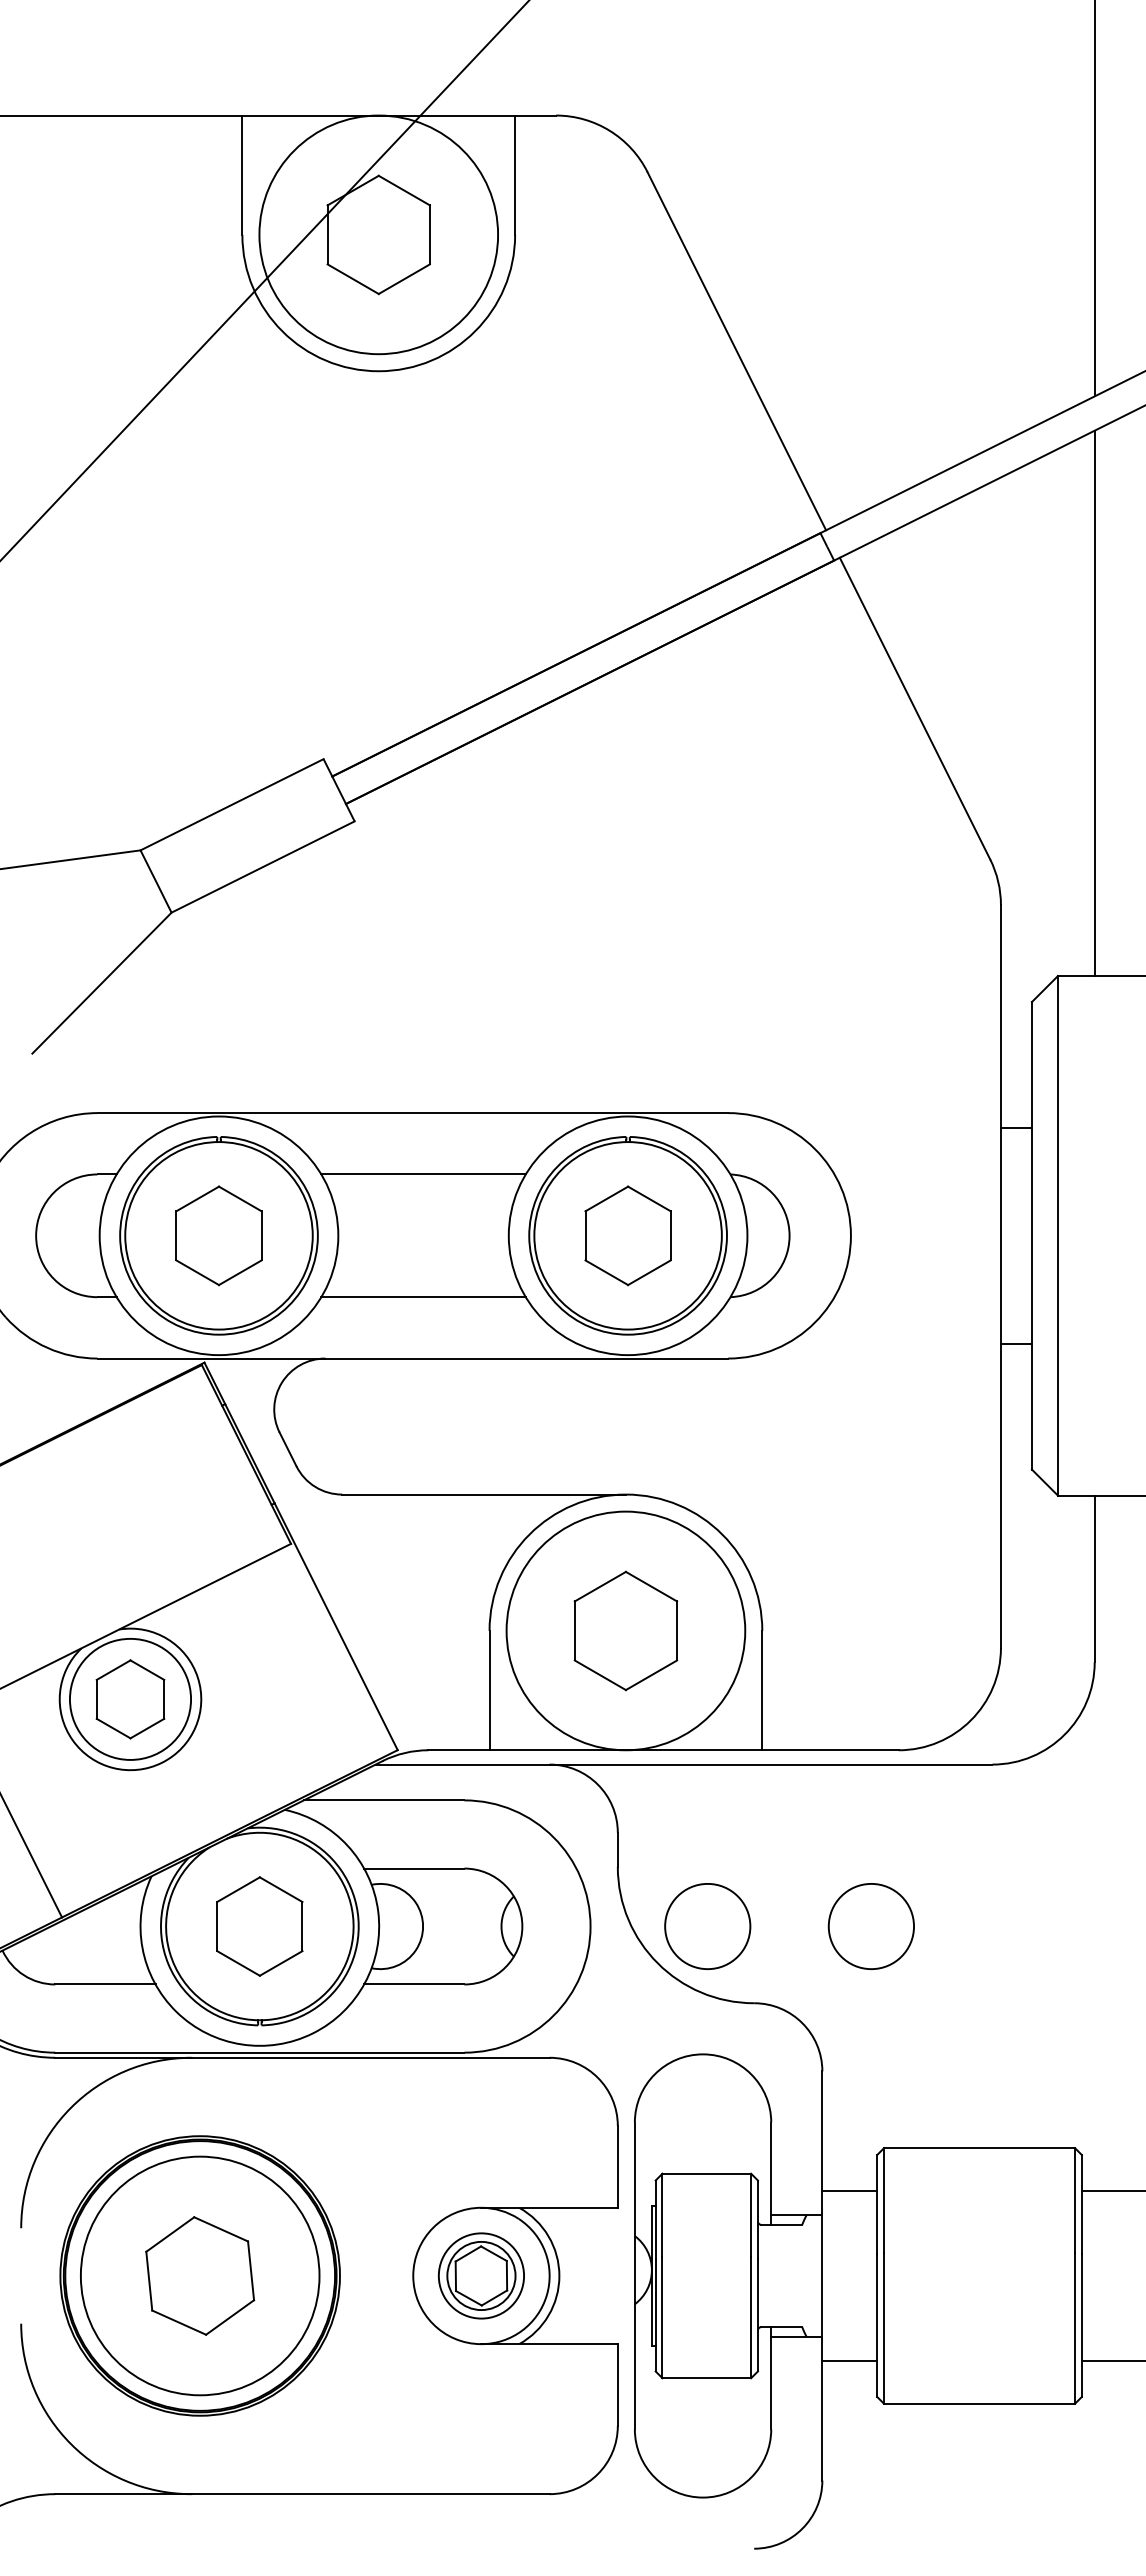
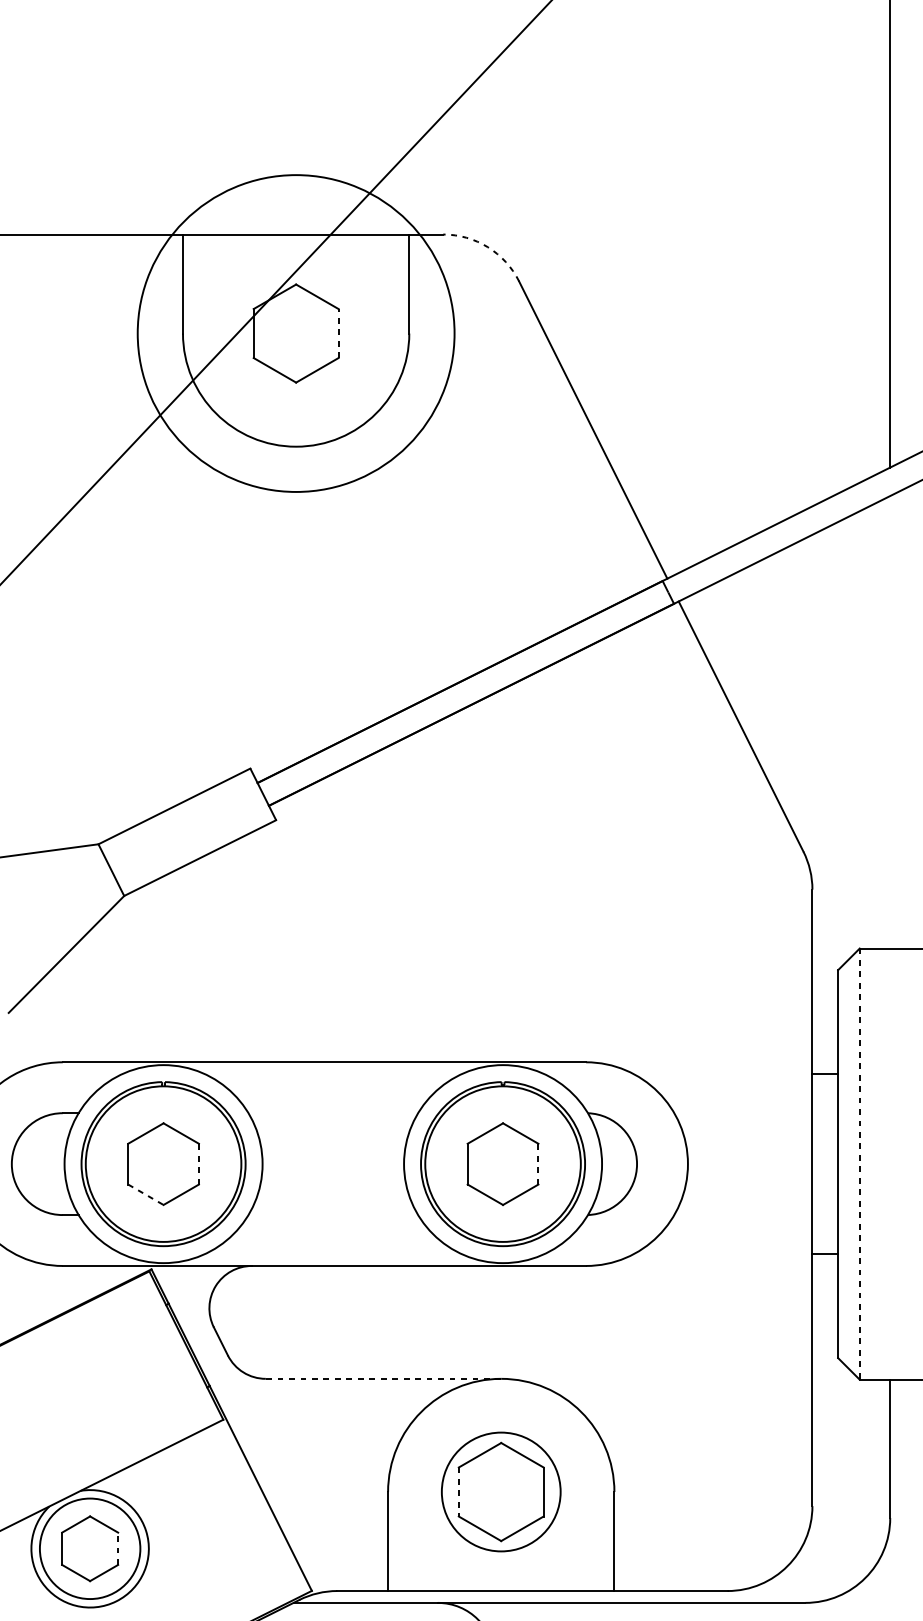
arc: (609, 130) -> (487, 246), solid -> dashed
circle: (378, 234) -> (295, 333), size x1.6
line: (429, 234) -> (338, 333), solid -> dashed
line: (1094, 703) -> (890, 722), removed
line: (423, 1174) -> (333, 1113), removed
line: (261, 1235) -> (198, 1163), solid -> dashed
line: (670, 1235) -> (538, 1163), solid -> dashed
line: (1057, 1235) -> (859, 1163), solid -> dashed
line: (197, 1272) -> (145, 1194), solid -> dashed
line: (423, 1297) -> (333, 1215), removed
line: (484, 1494) -> (383, 1378), solid -> dashed
line: (574, 1630) -> (458, 1491), solid -> dashed
circle: (625, 1630) -> (500, 1491), size x0.6
line: (164, 1698) -> (118, 1548), solid -> dashed

